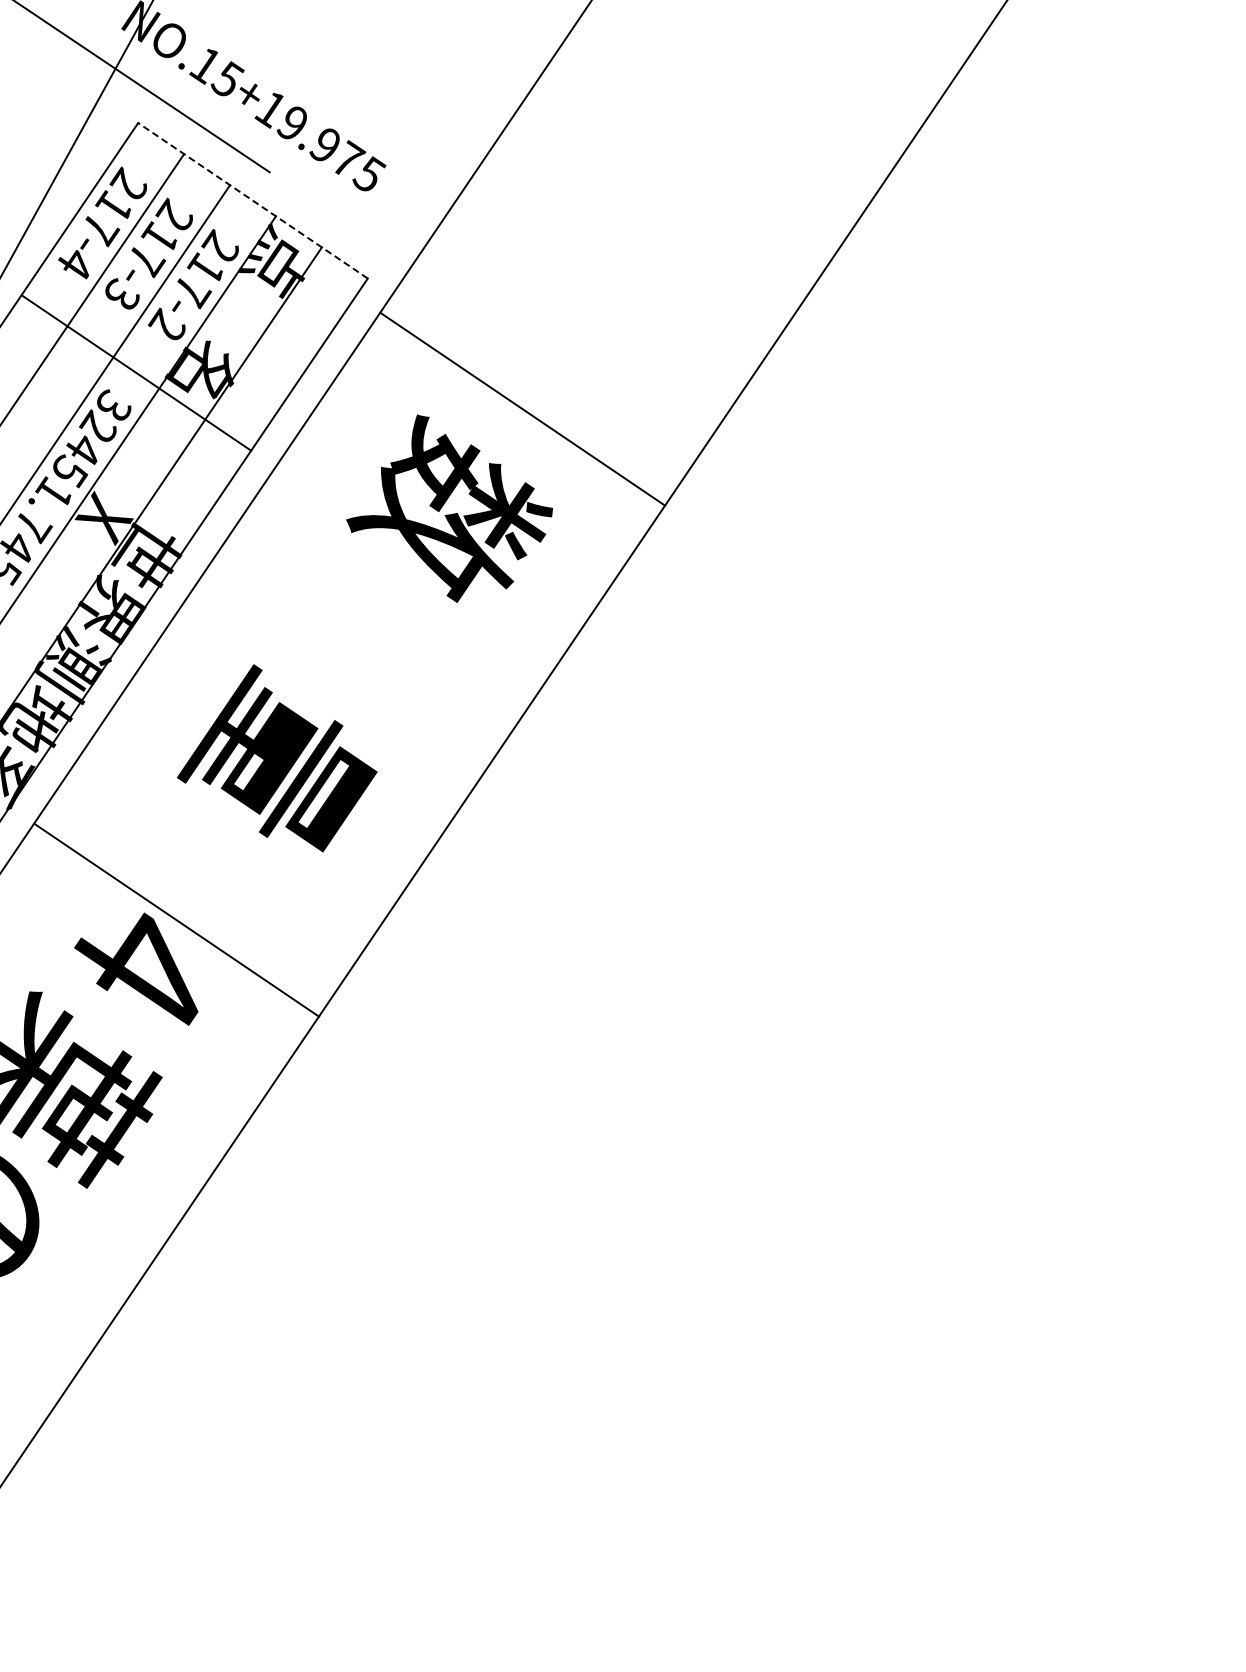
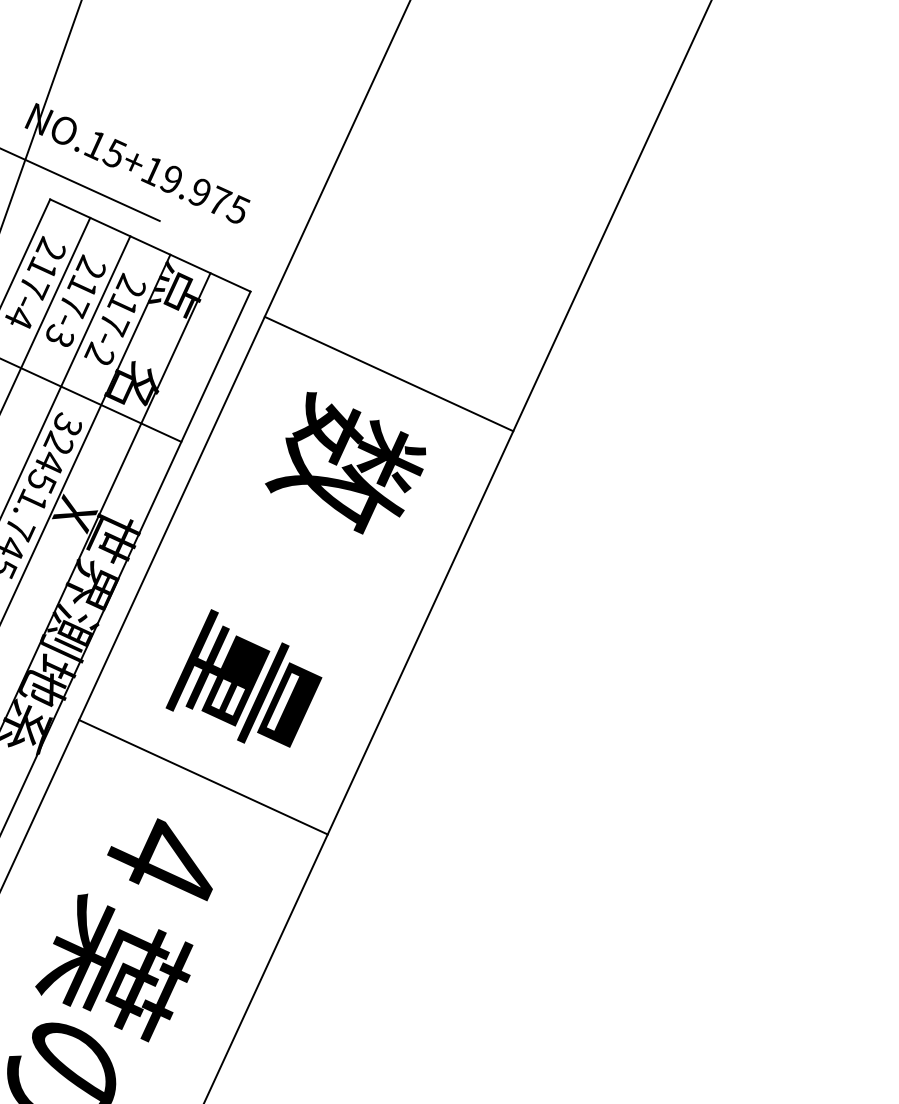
line: (253, 200) -> (150, 245), dashed -> solid
line: (176, 919) -> (203, 776), moved

